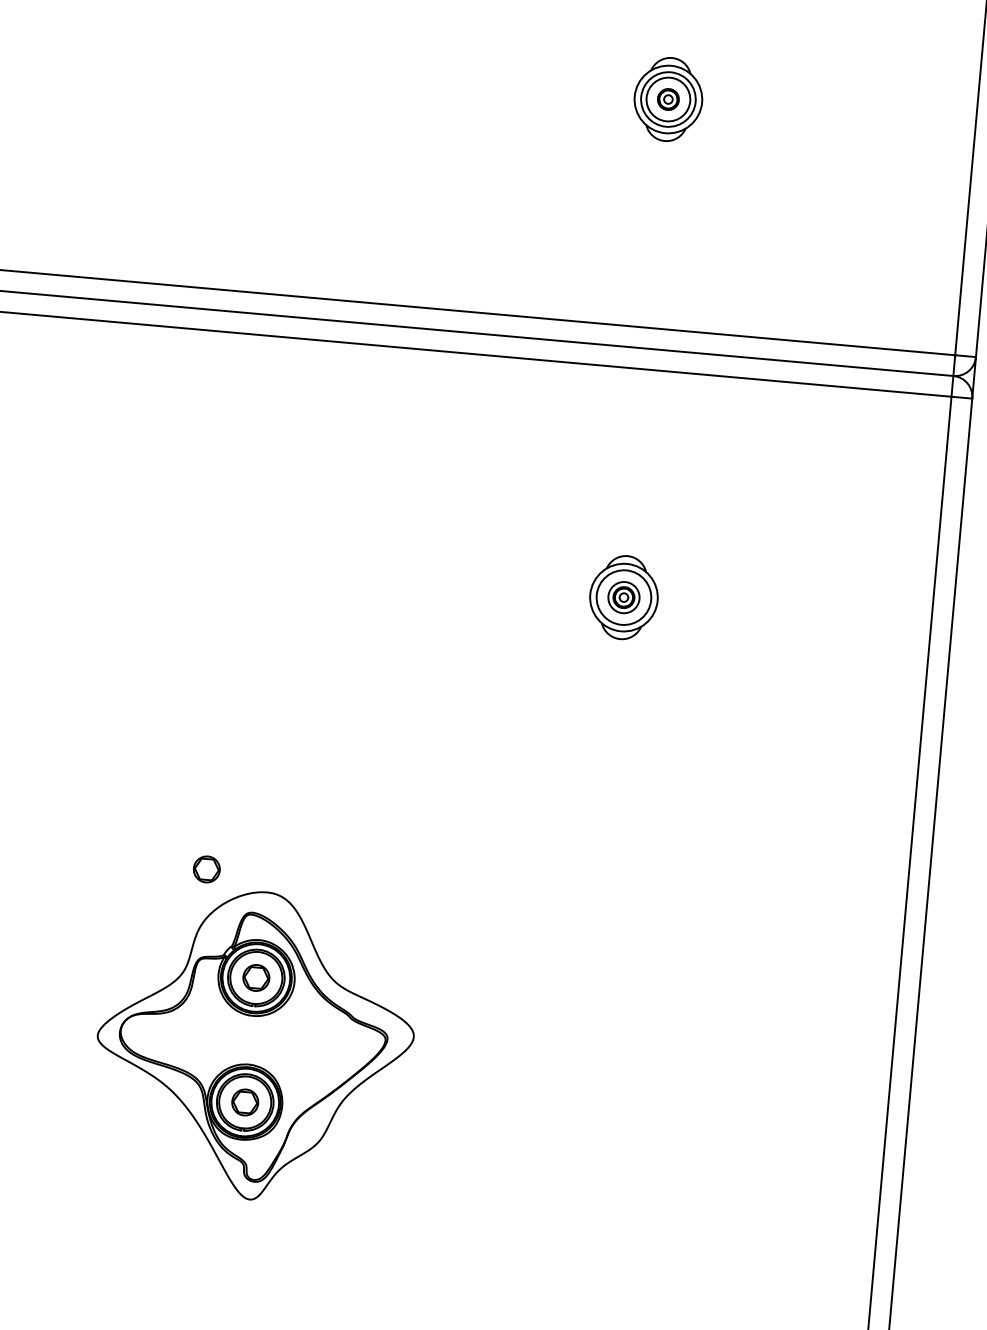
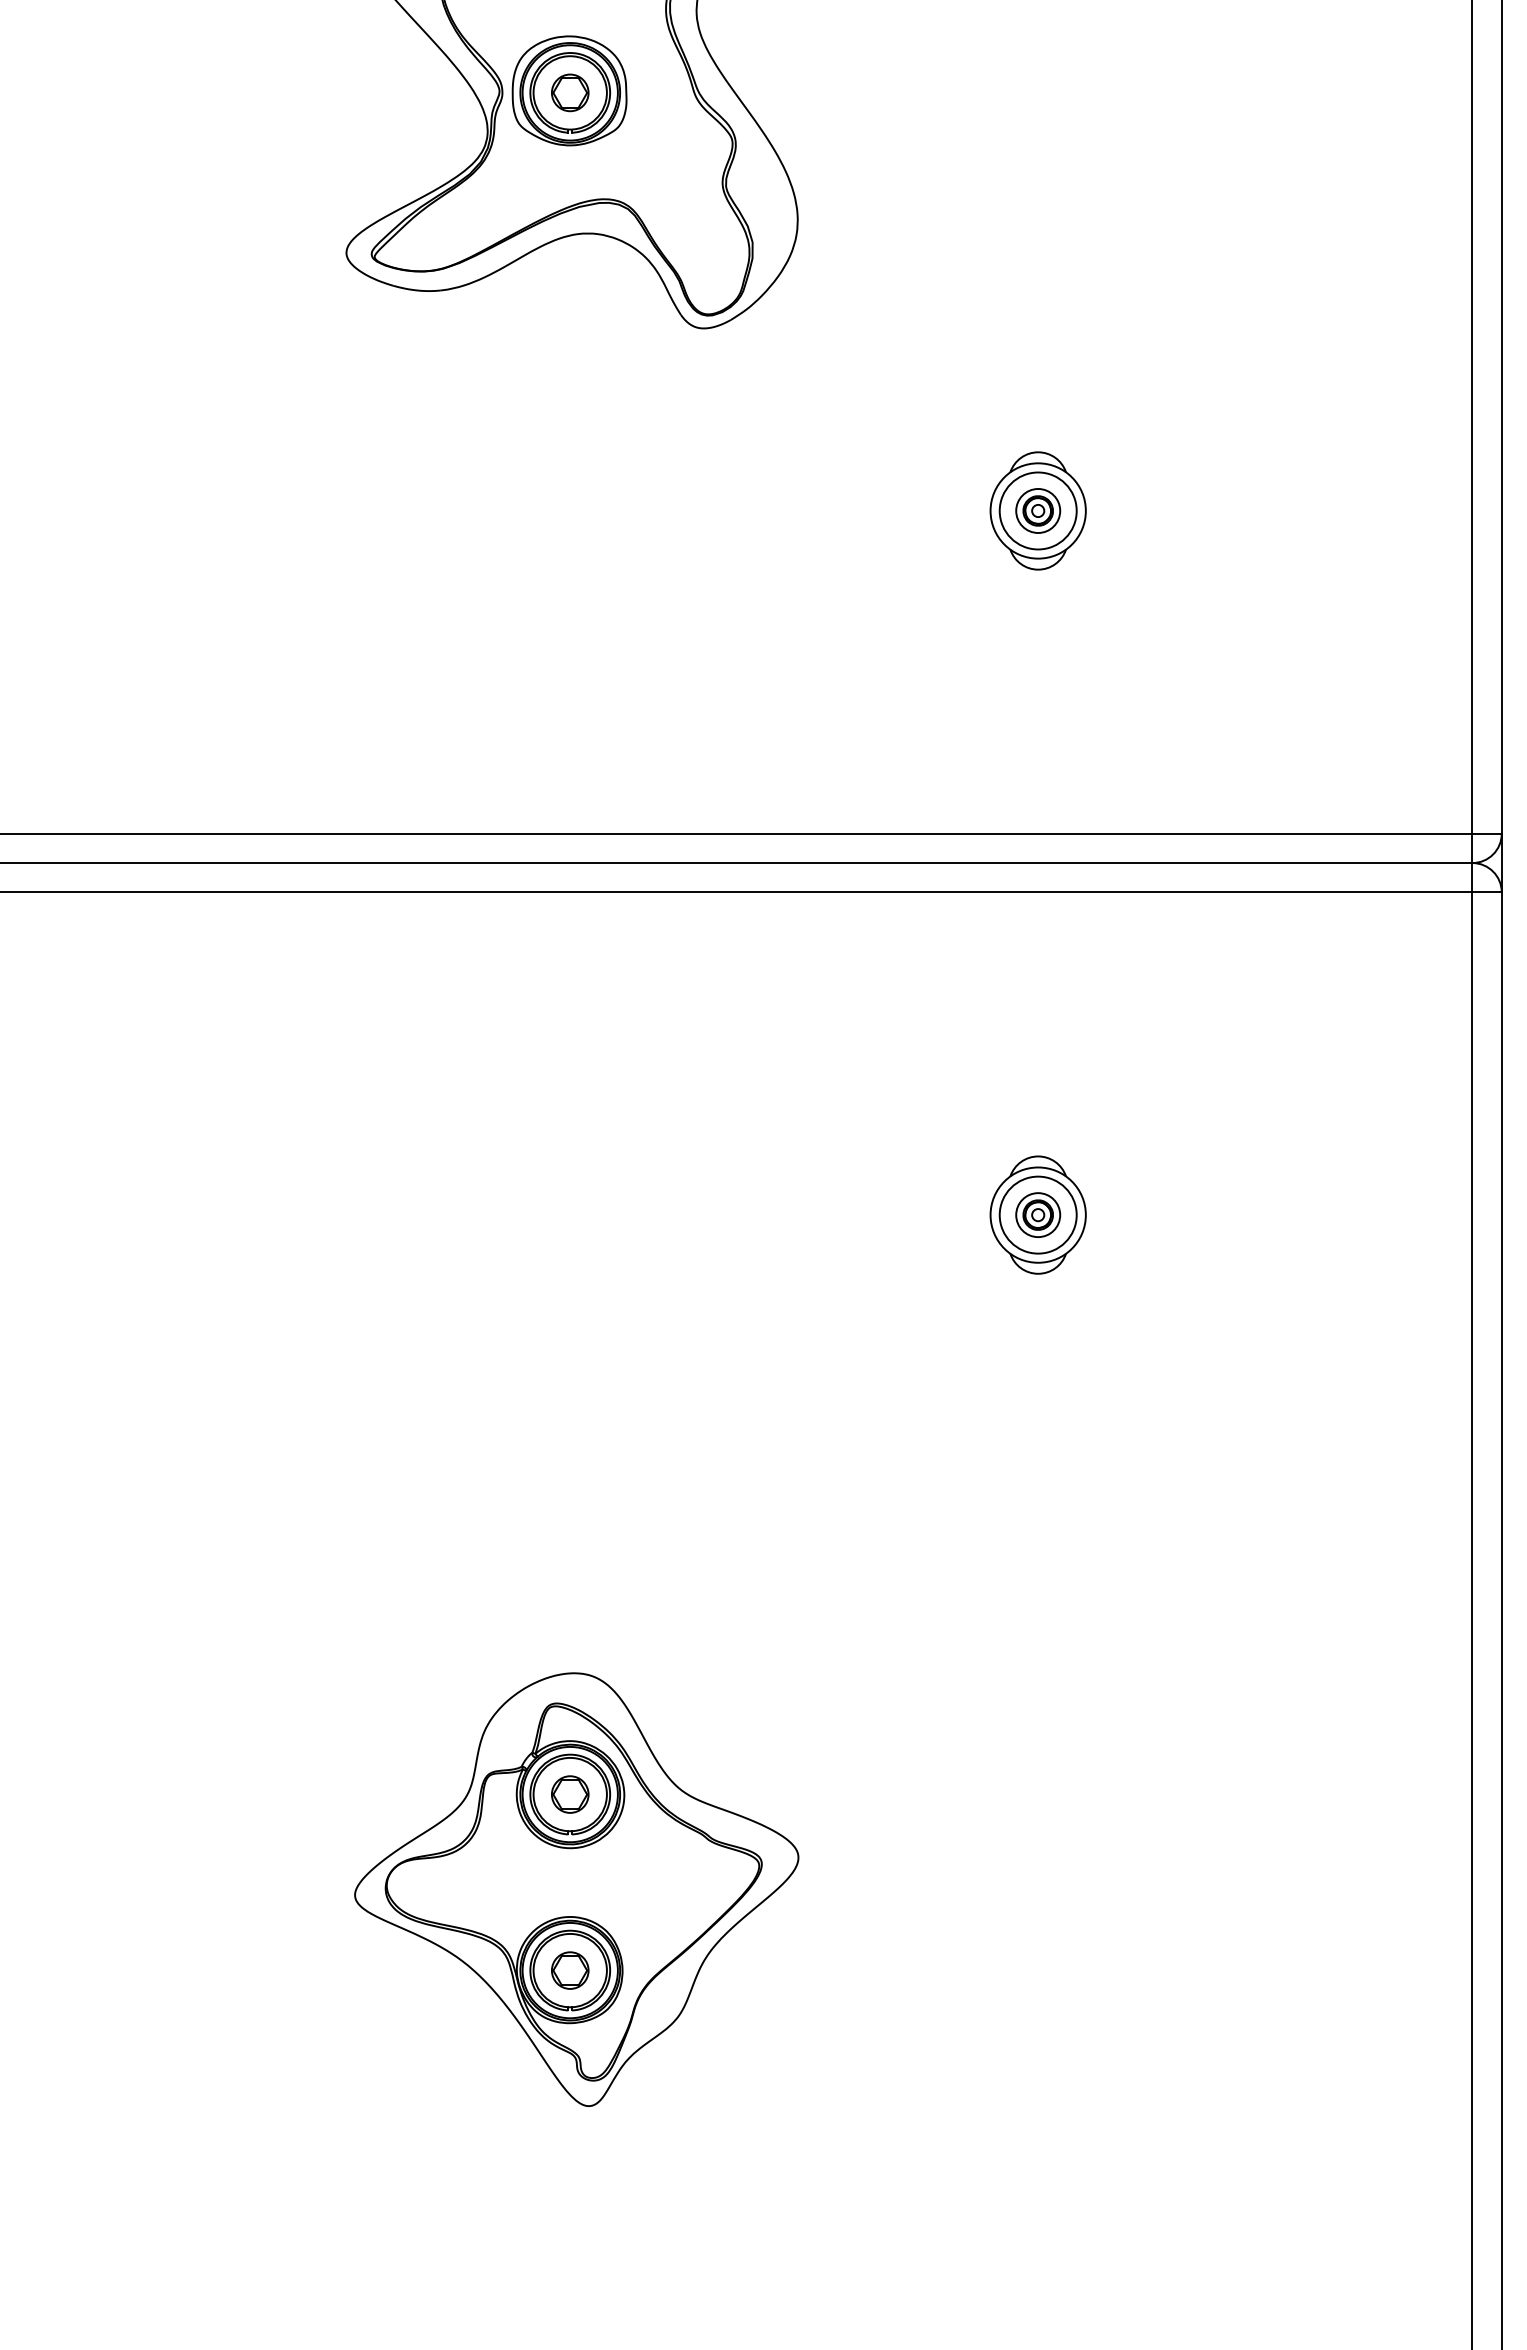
circle: (668, 99) -> (1038, 510), size x0.71
part: (207, 869) -> (487, 1648), removed

